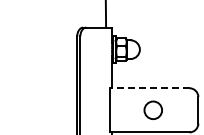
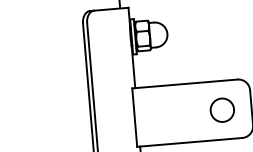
line: (149, 88) -> (184, 84), dashed -> solid
circle: (152, 109) -> (221, 109), moved

